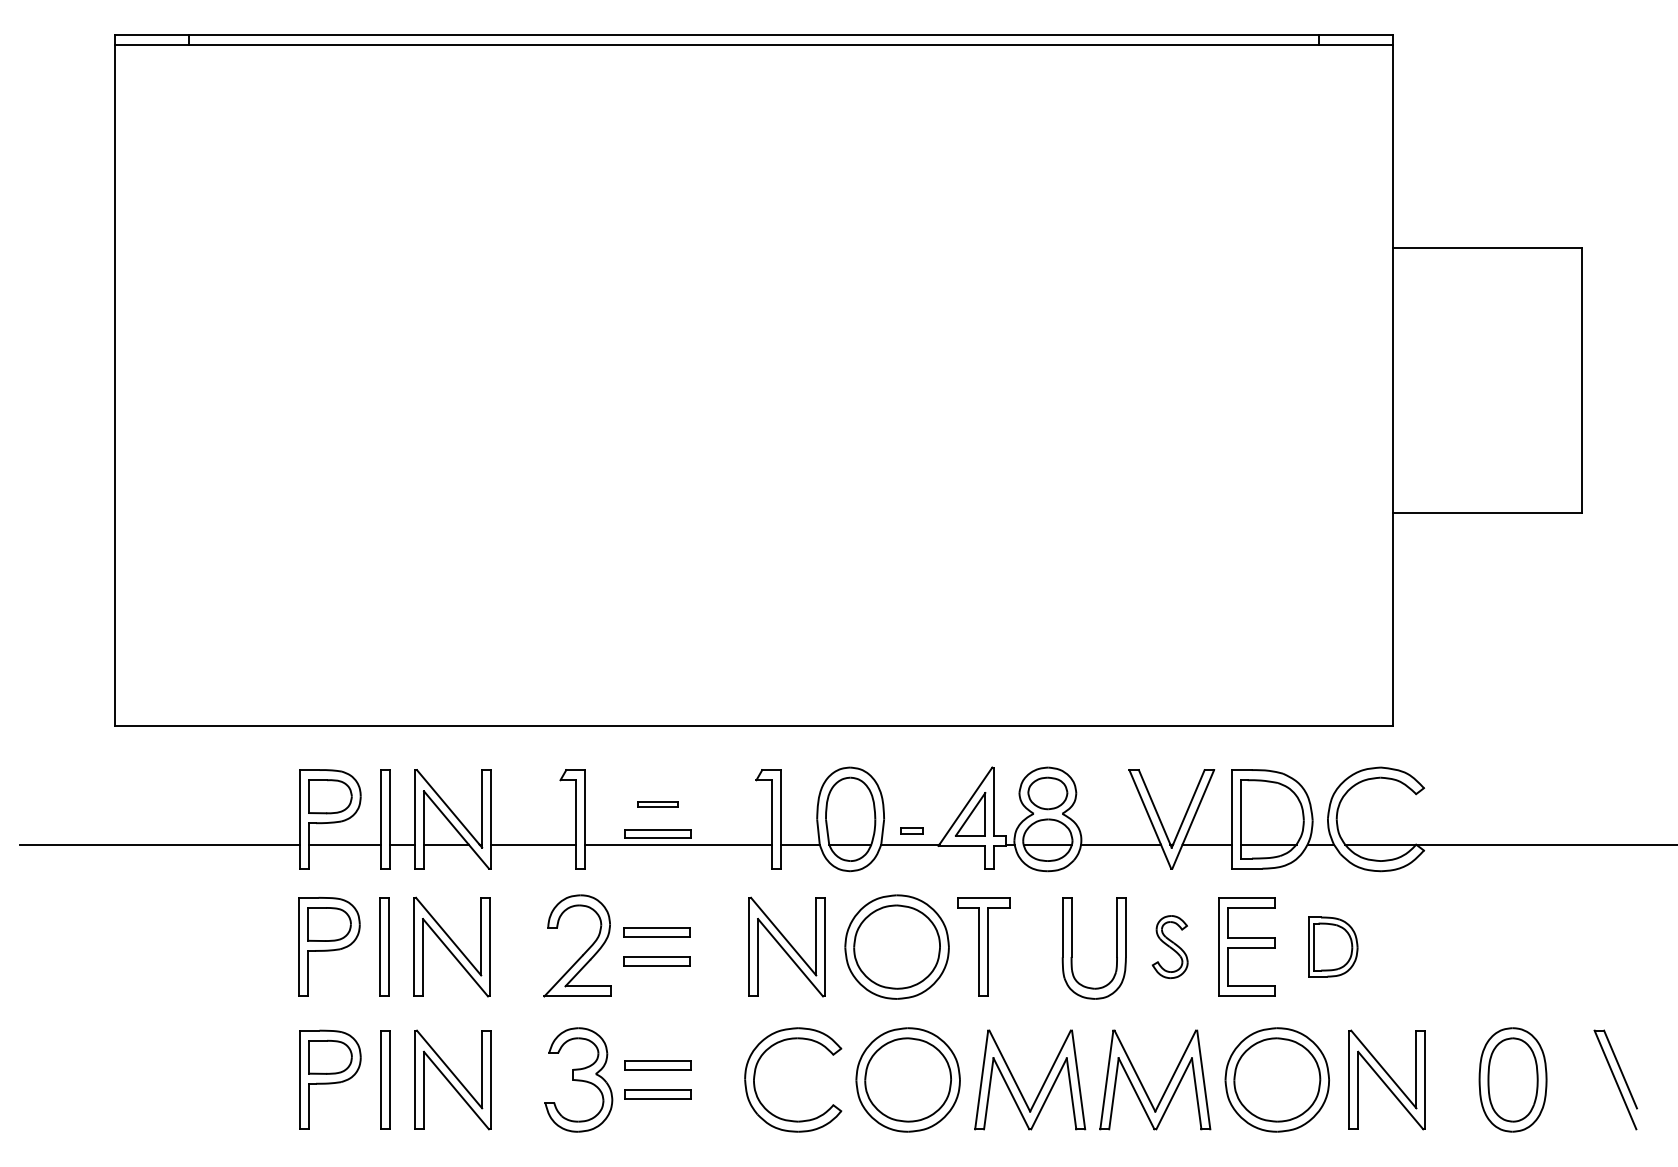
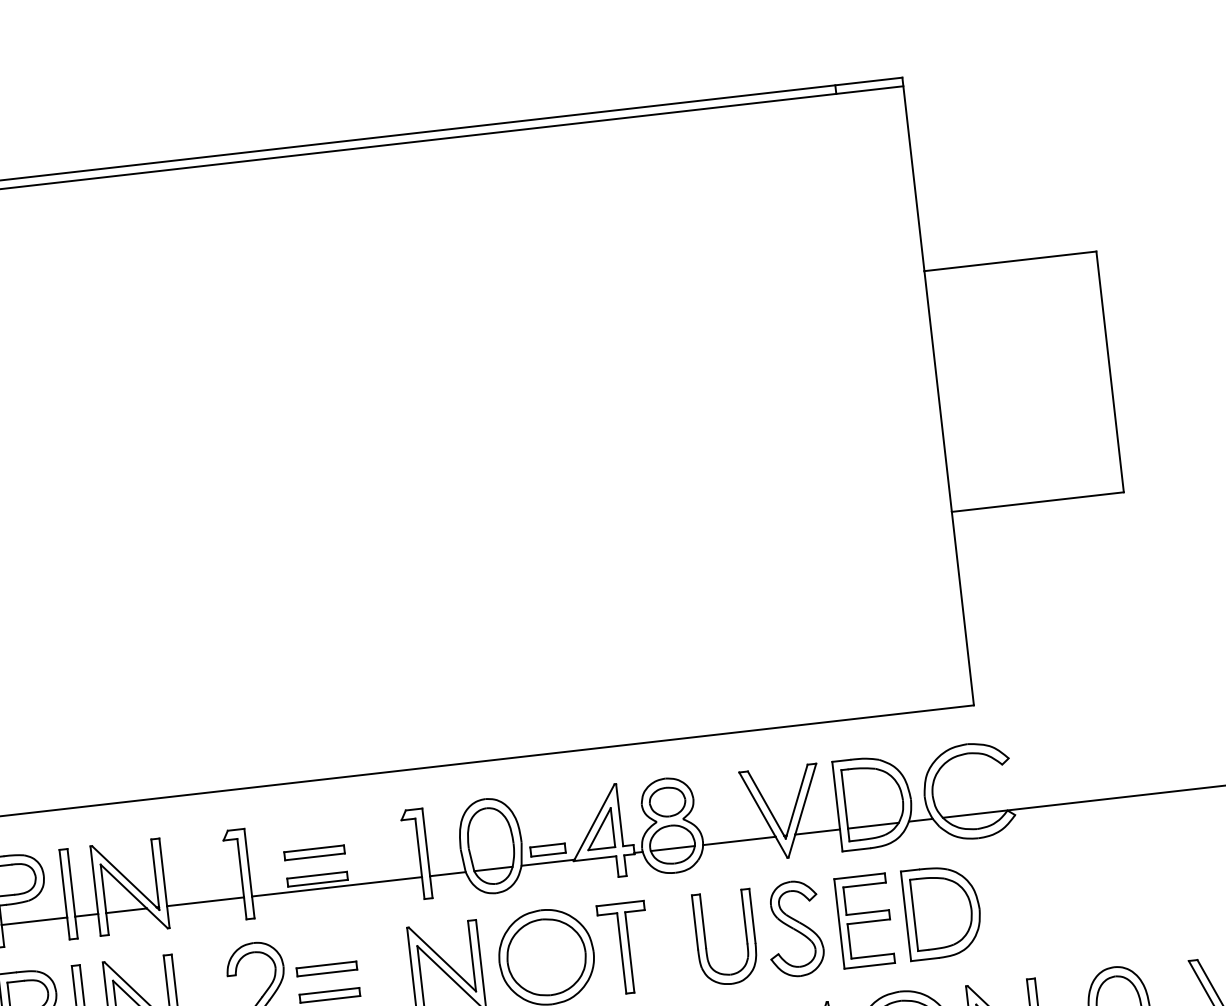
part: (657, 804) -> (314, 852), size x1.67
part: (911, 830) -> (547, 849), size x1.67
part: (1170, 946) -> (794, 928), size x1.67
part: (1333, 946) -> (942, 911), size x1.67

